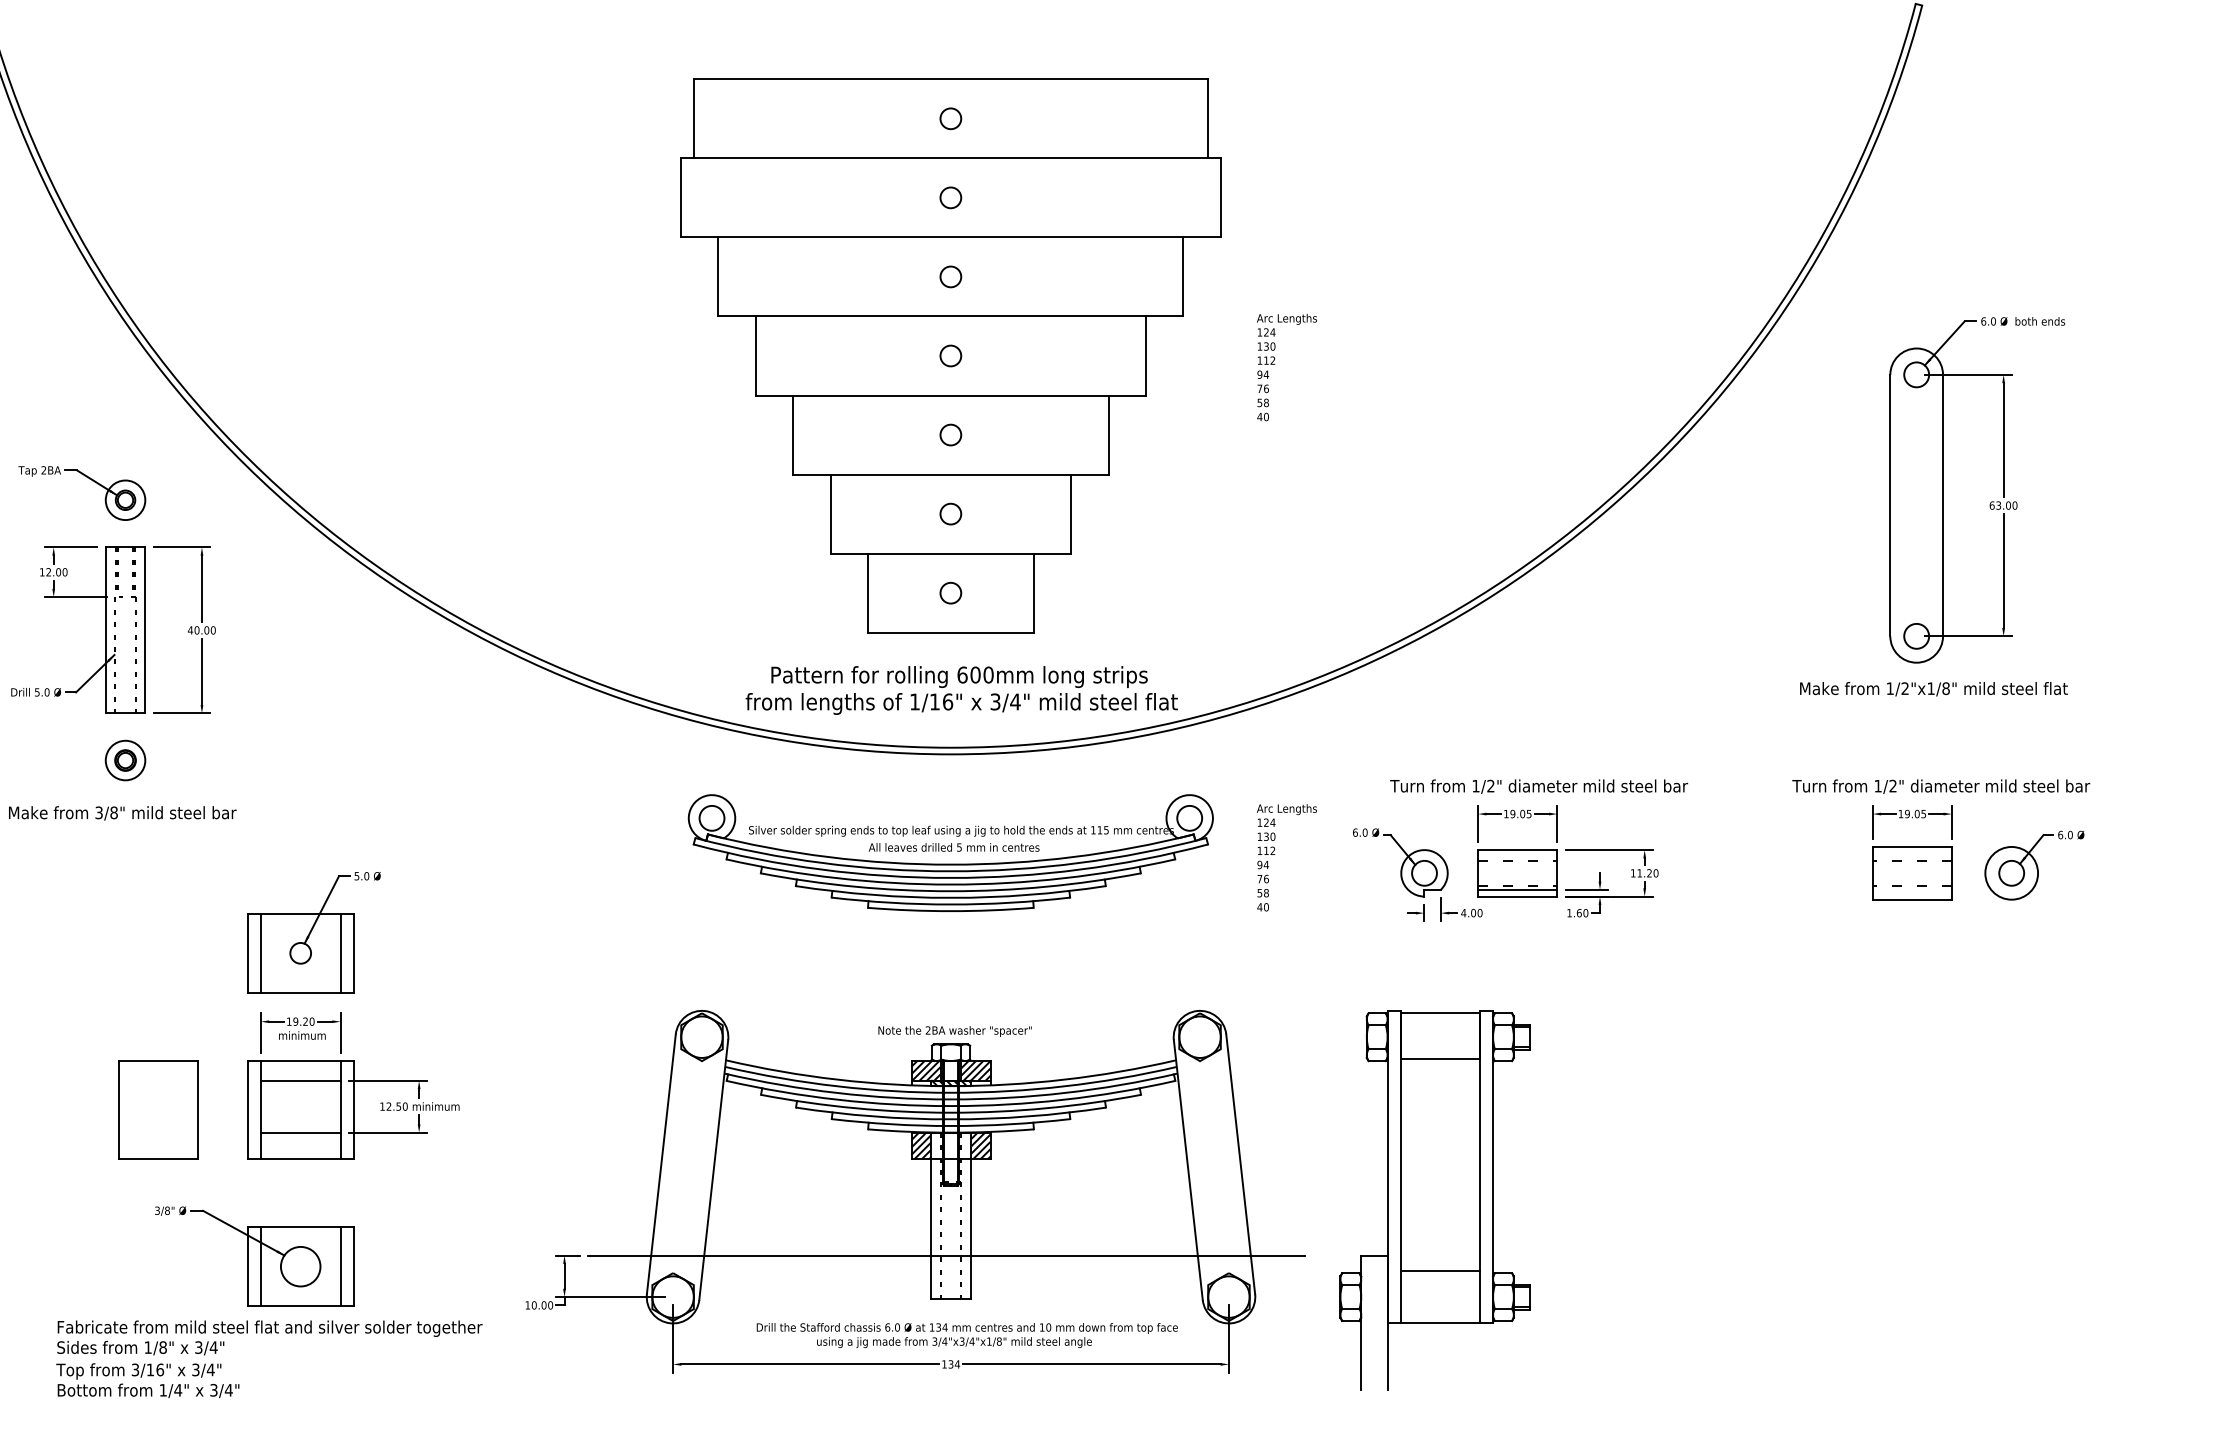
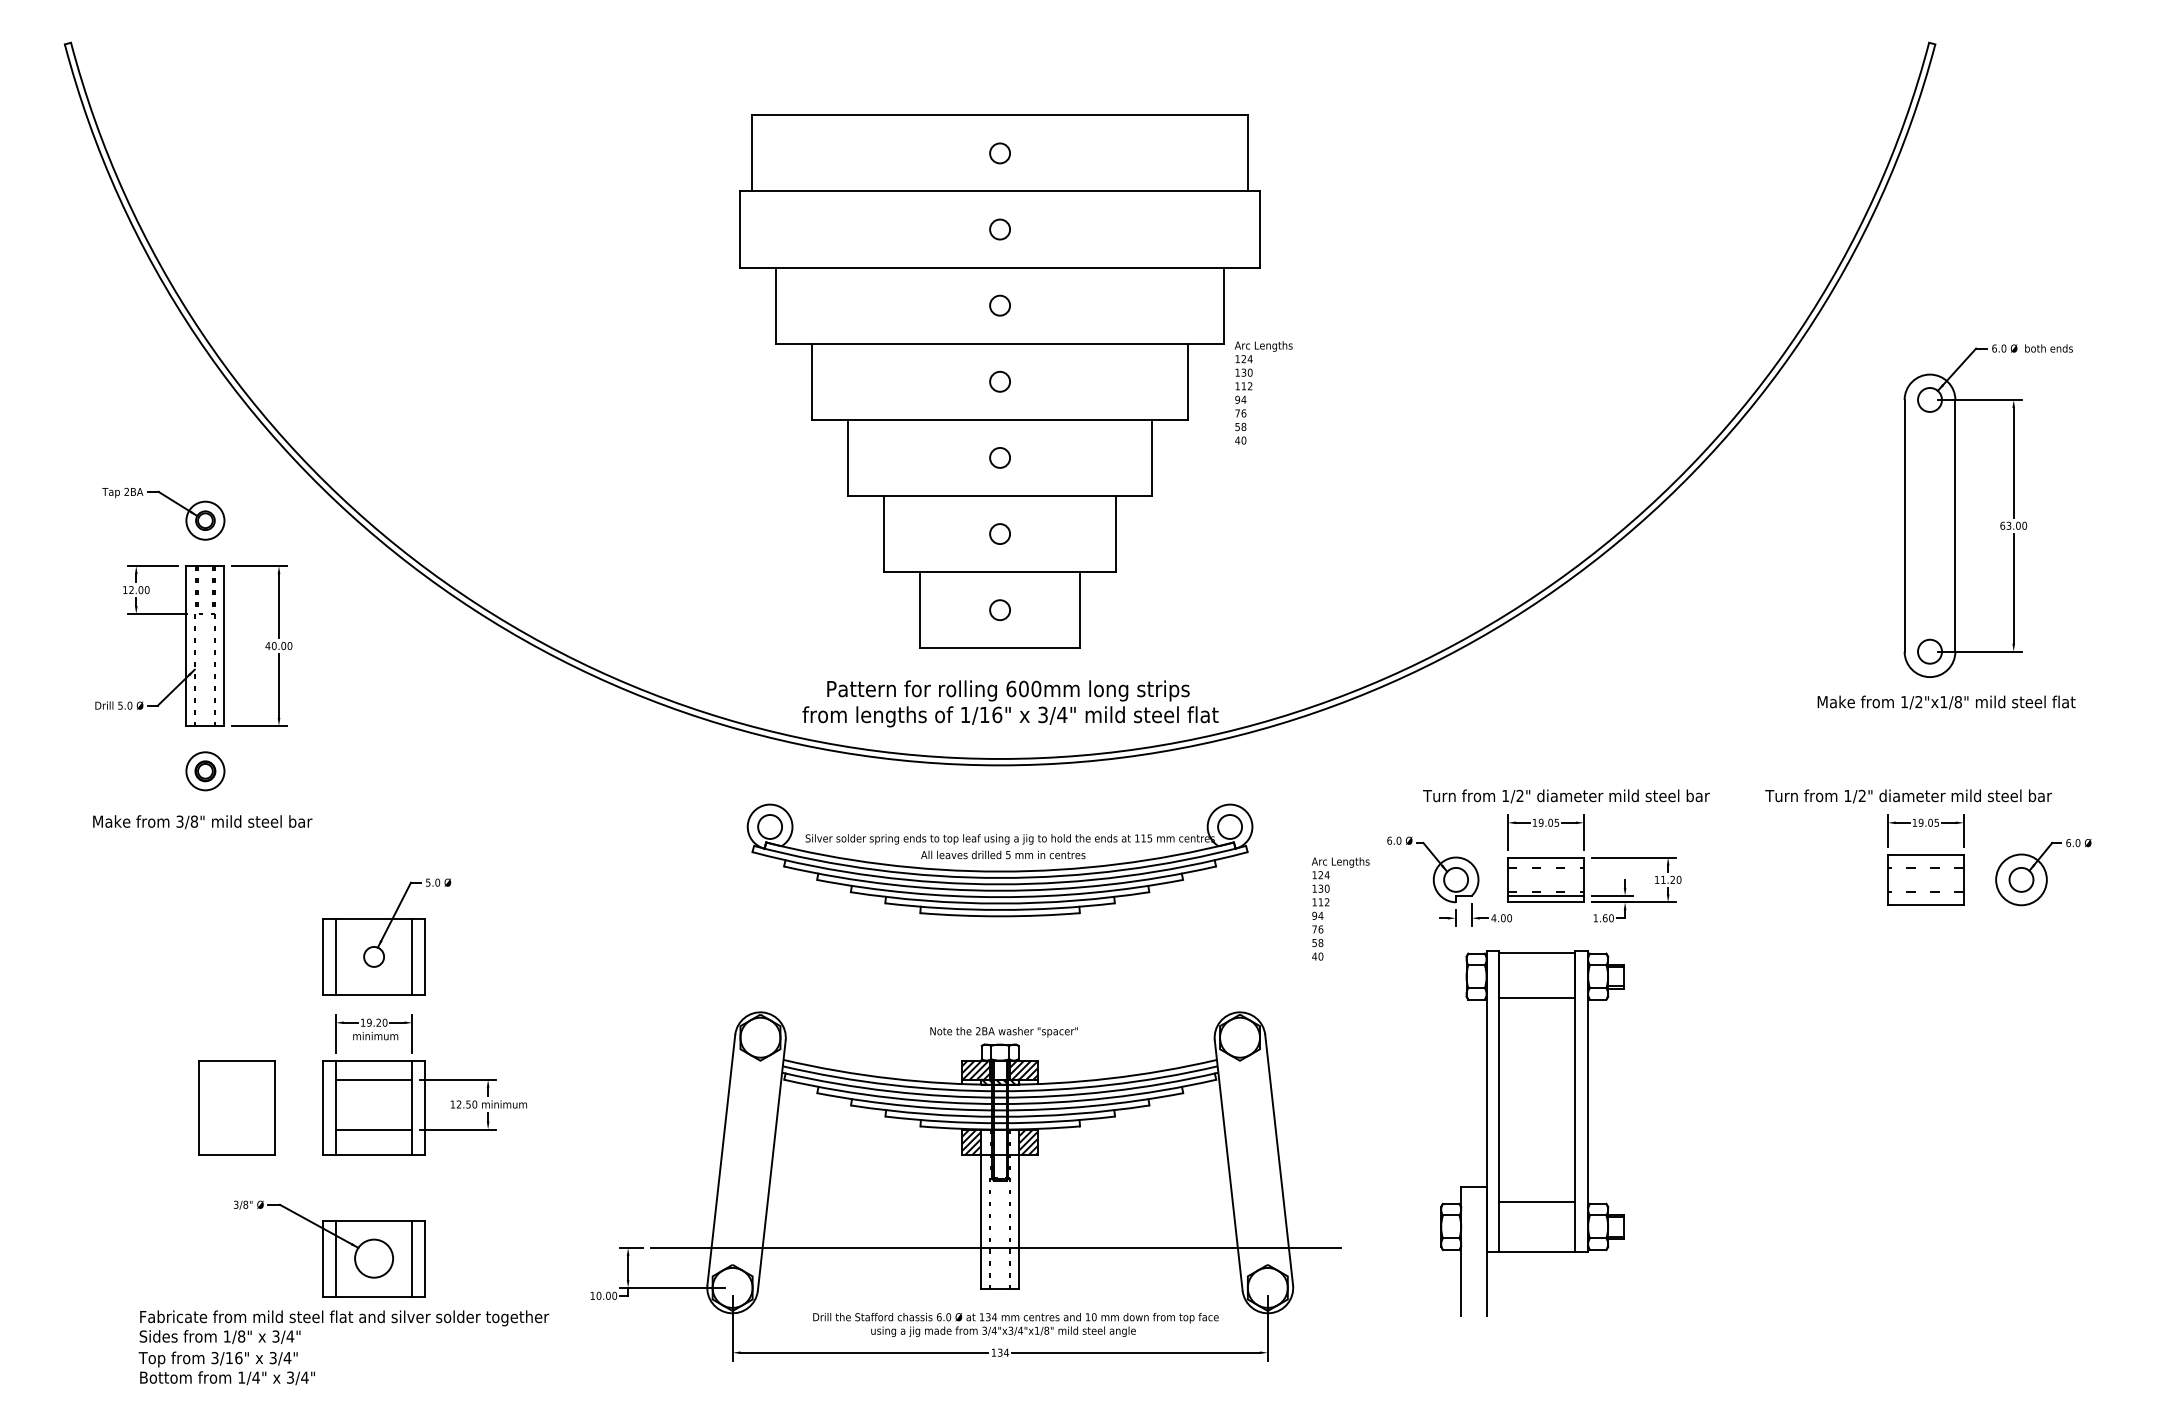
text: (1286, 367) -> (1263, 392), moved
text: (1941, 786) -> (1908, 796), moved
text: (1286, 857) -> (1340, 908), moved
part: (1435, 1200) -> (1532, 1133), moved

